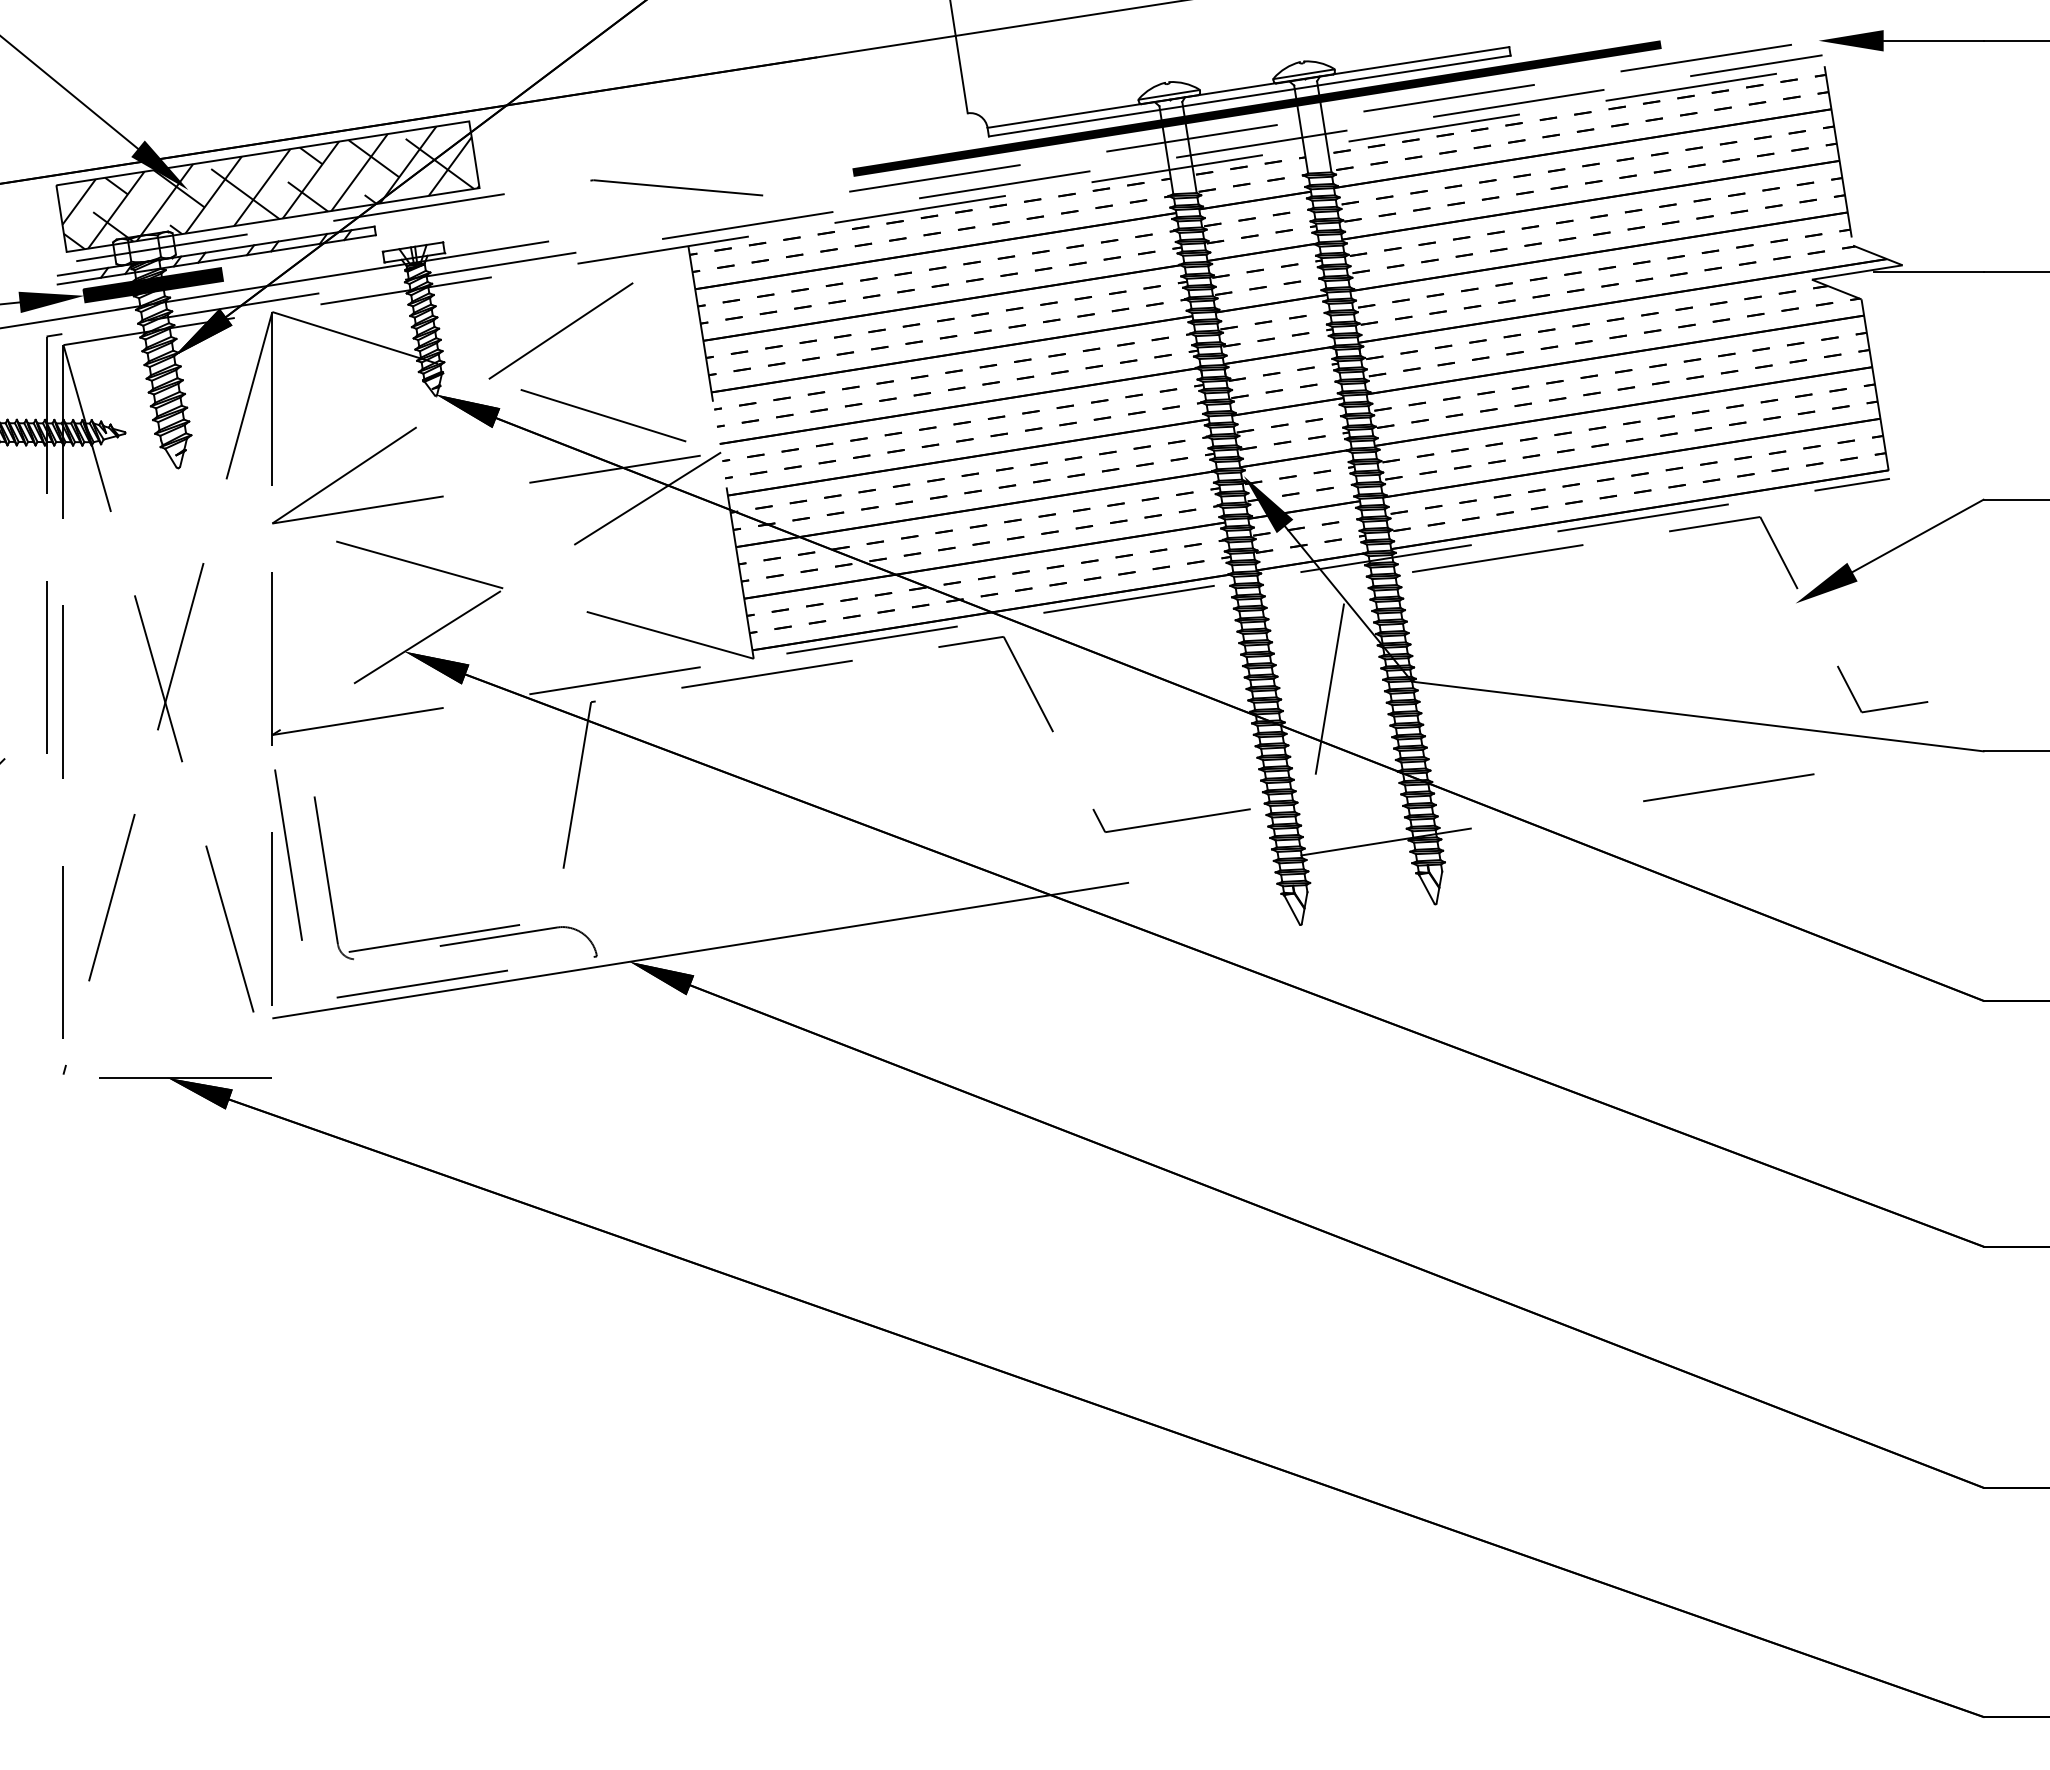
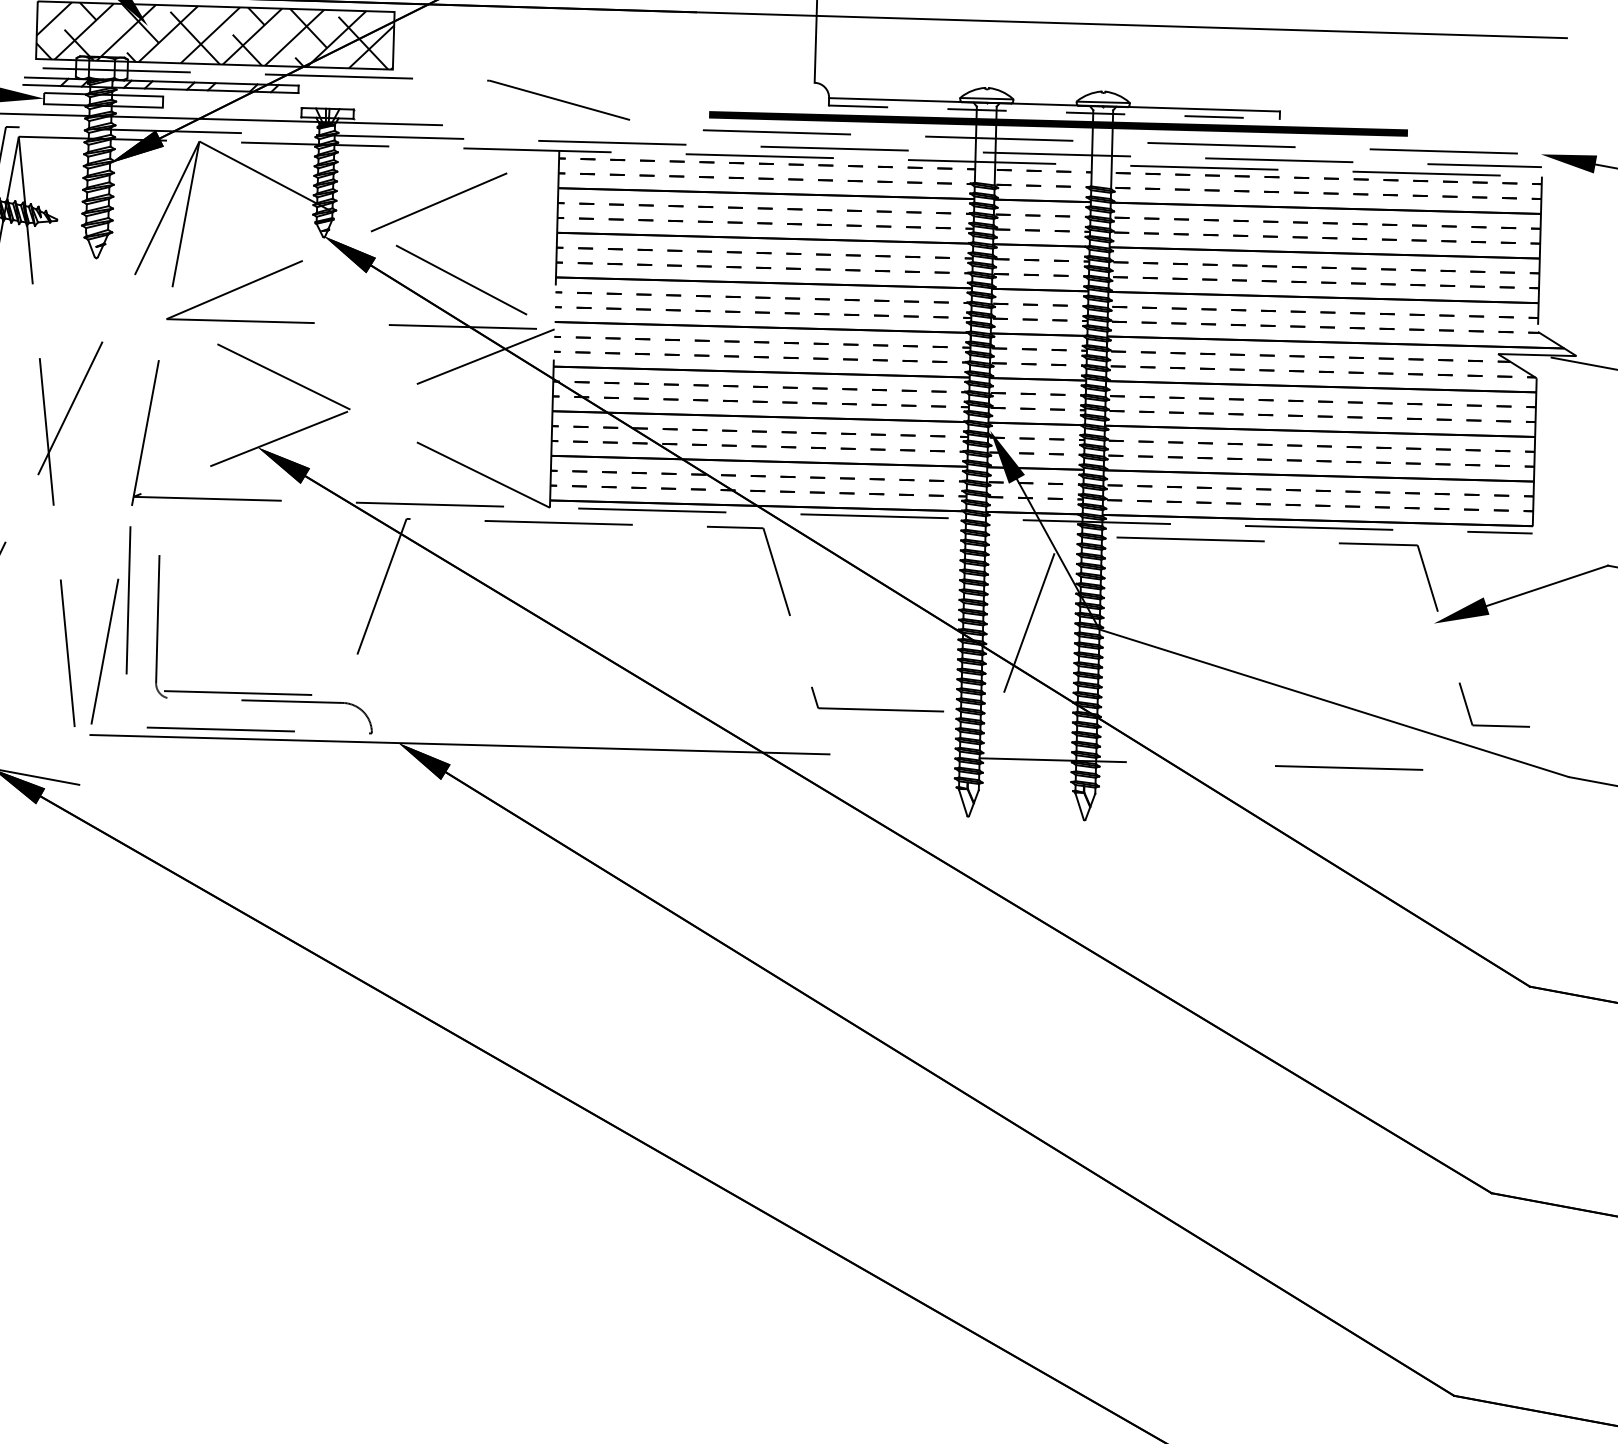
line: (1249, 96) -> (1054, 112), solid -> dashed
fill: (153, 285) -> (103, 100), removed

